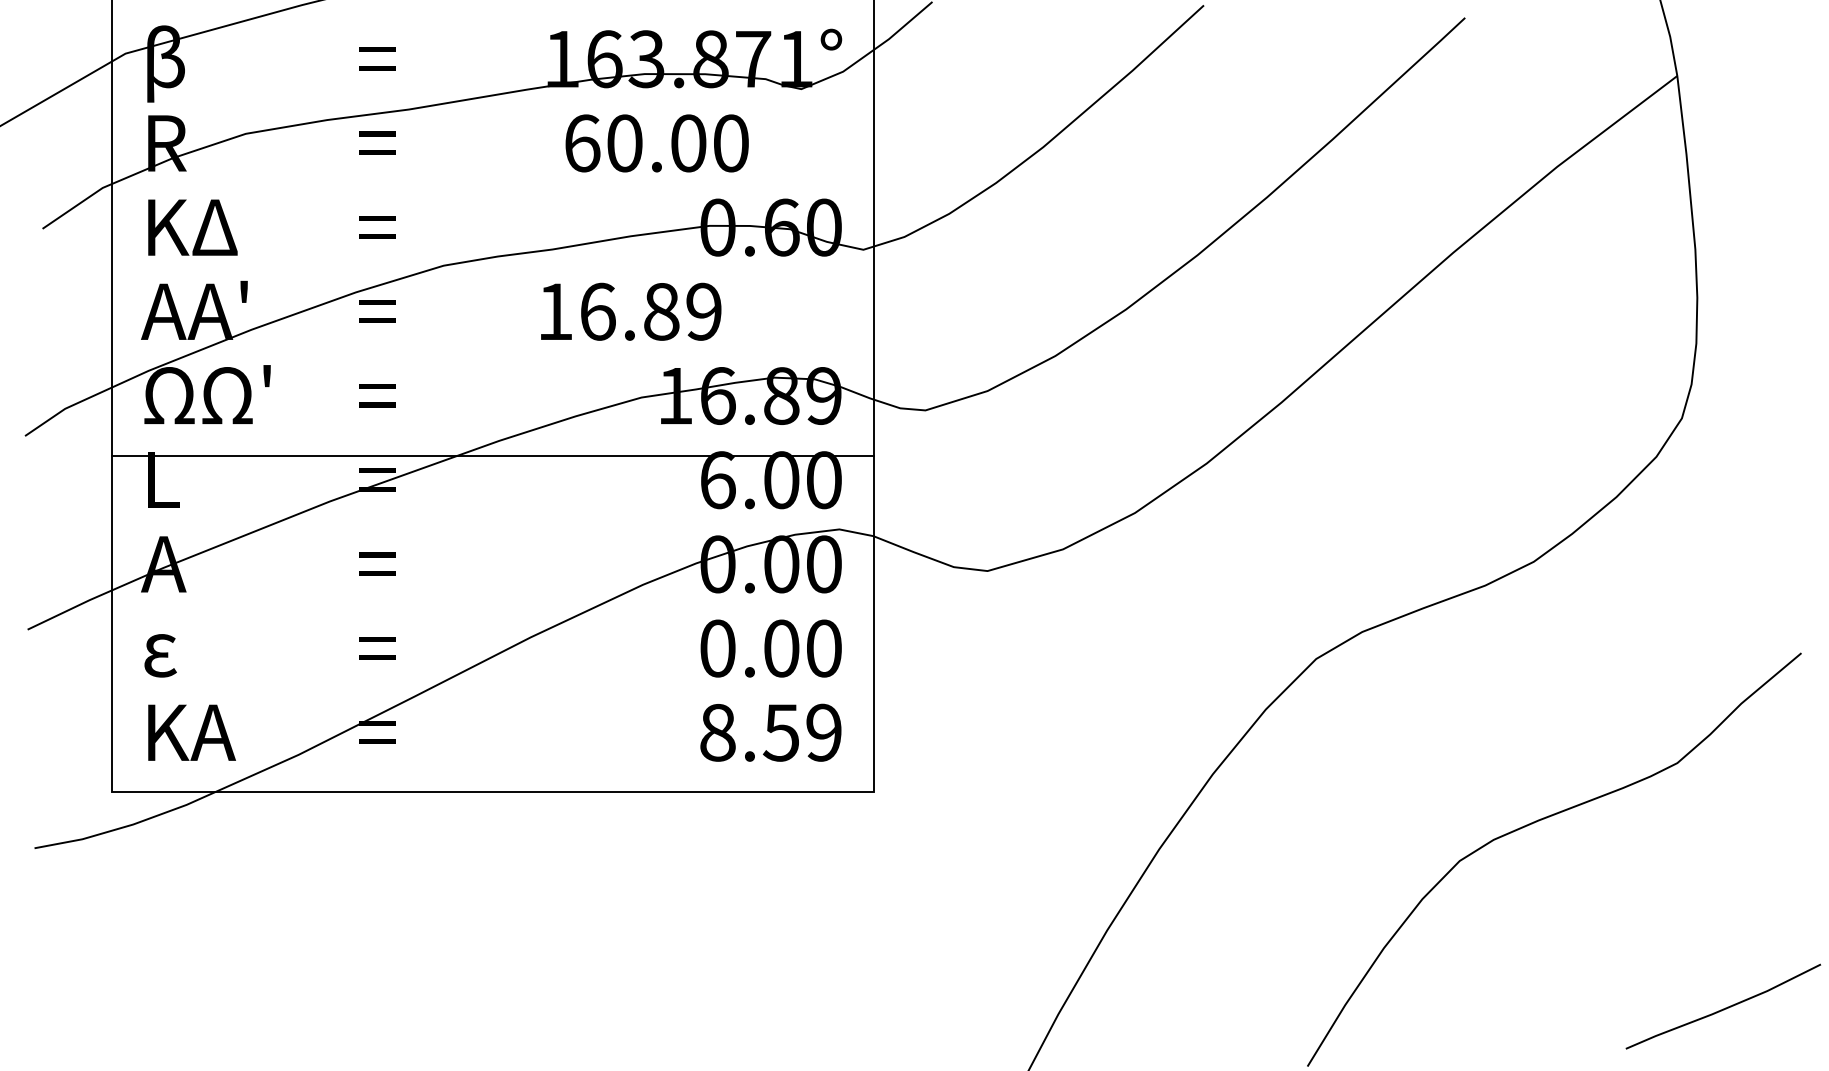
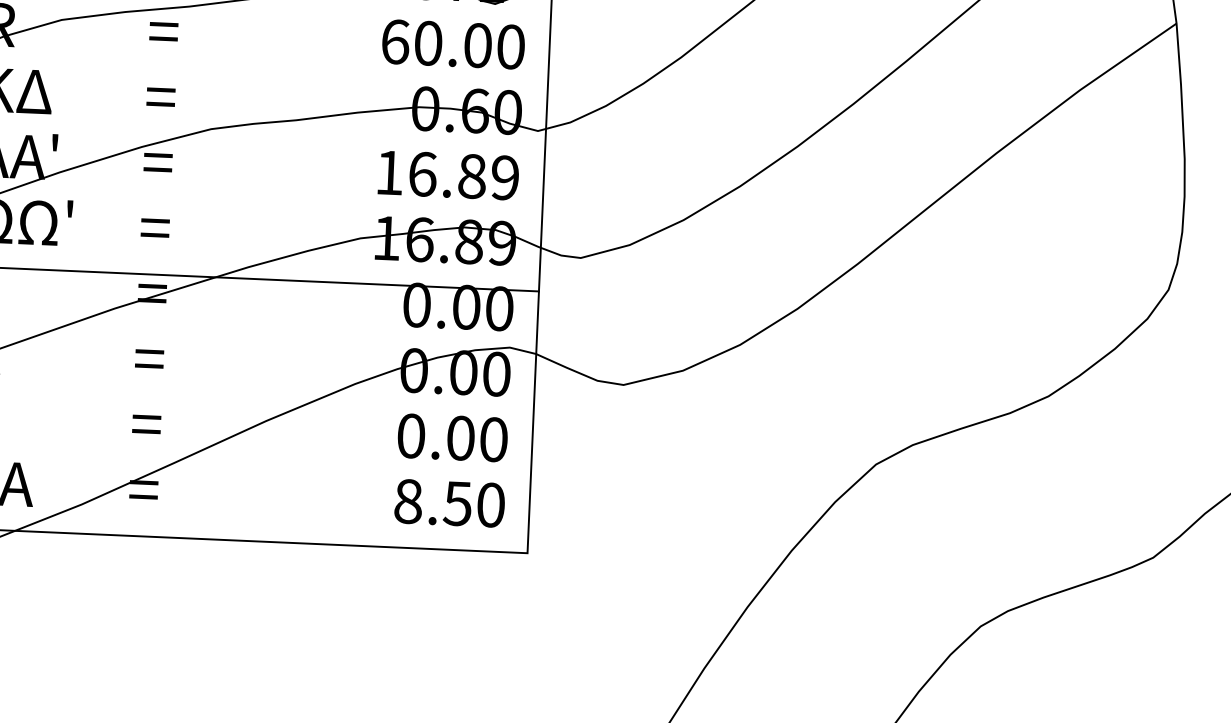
text: (656, 143) -> (453, 44), moved
text: (631, 311) -> (448, 175), moved
text: (717, 480) -> (416, 305), 6.00 -> 0.00
text: (823, 732) -> (490, 504), 8.59 -> 8.50

